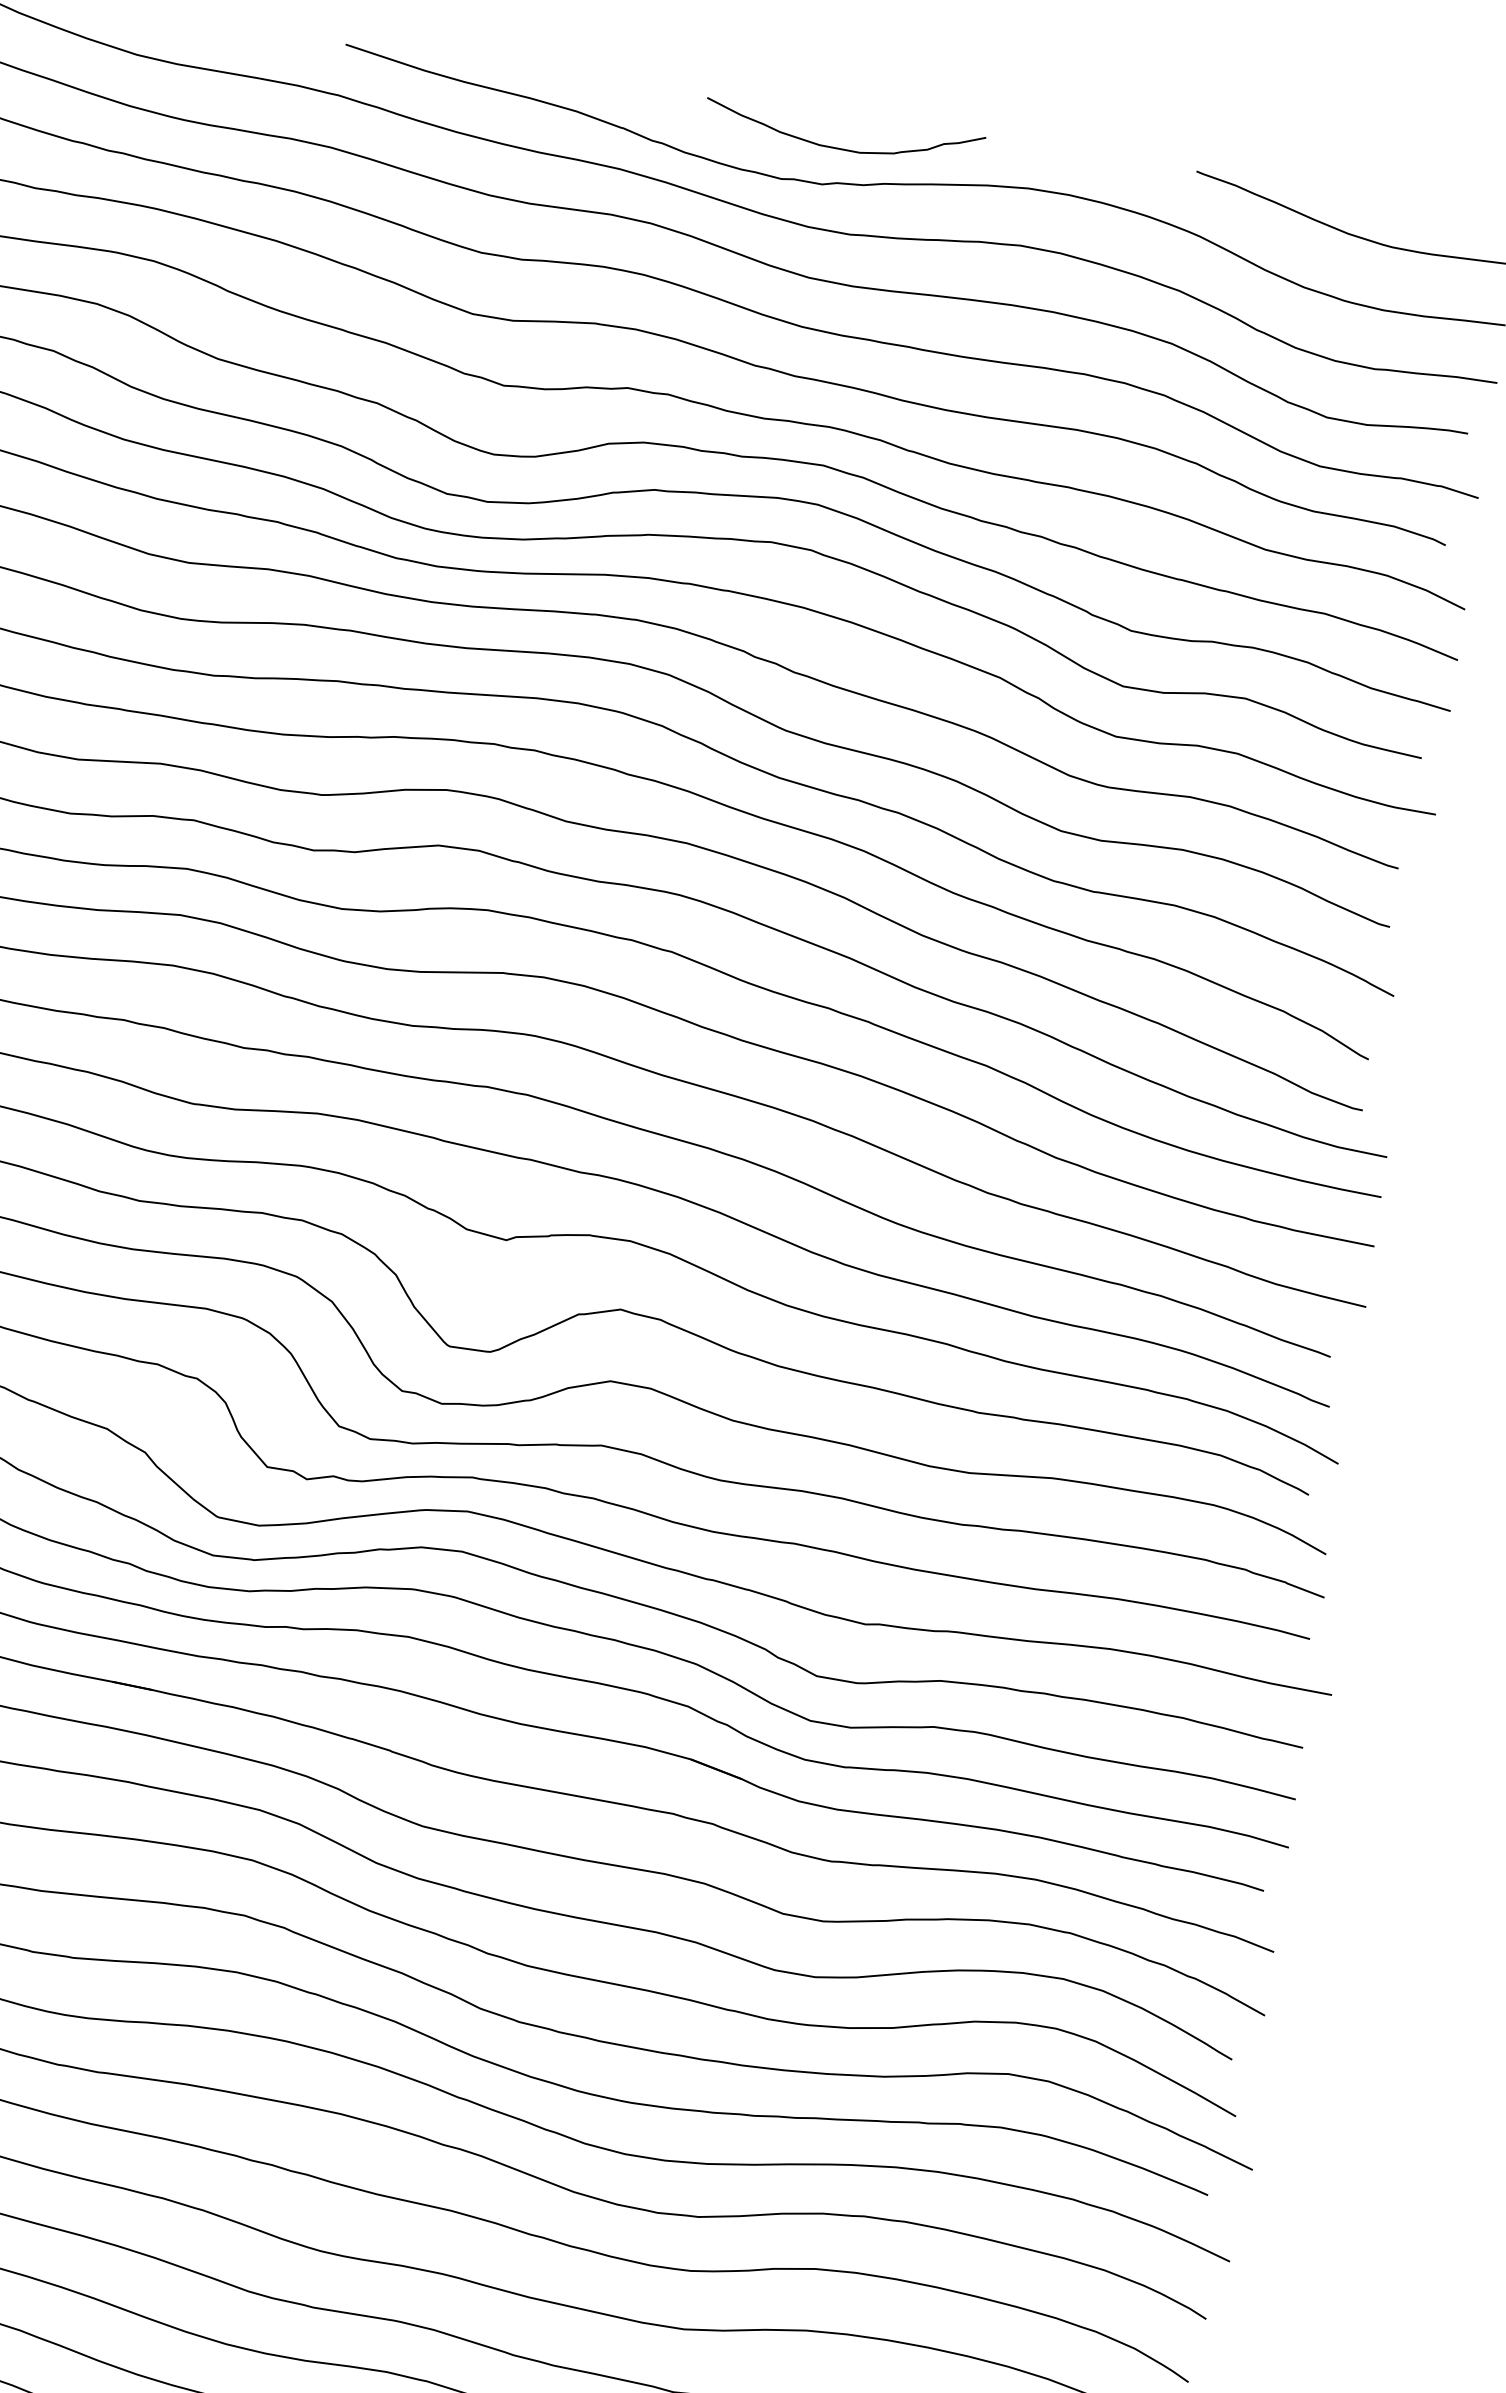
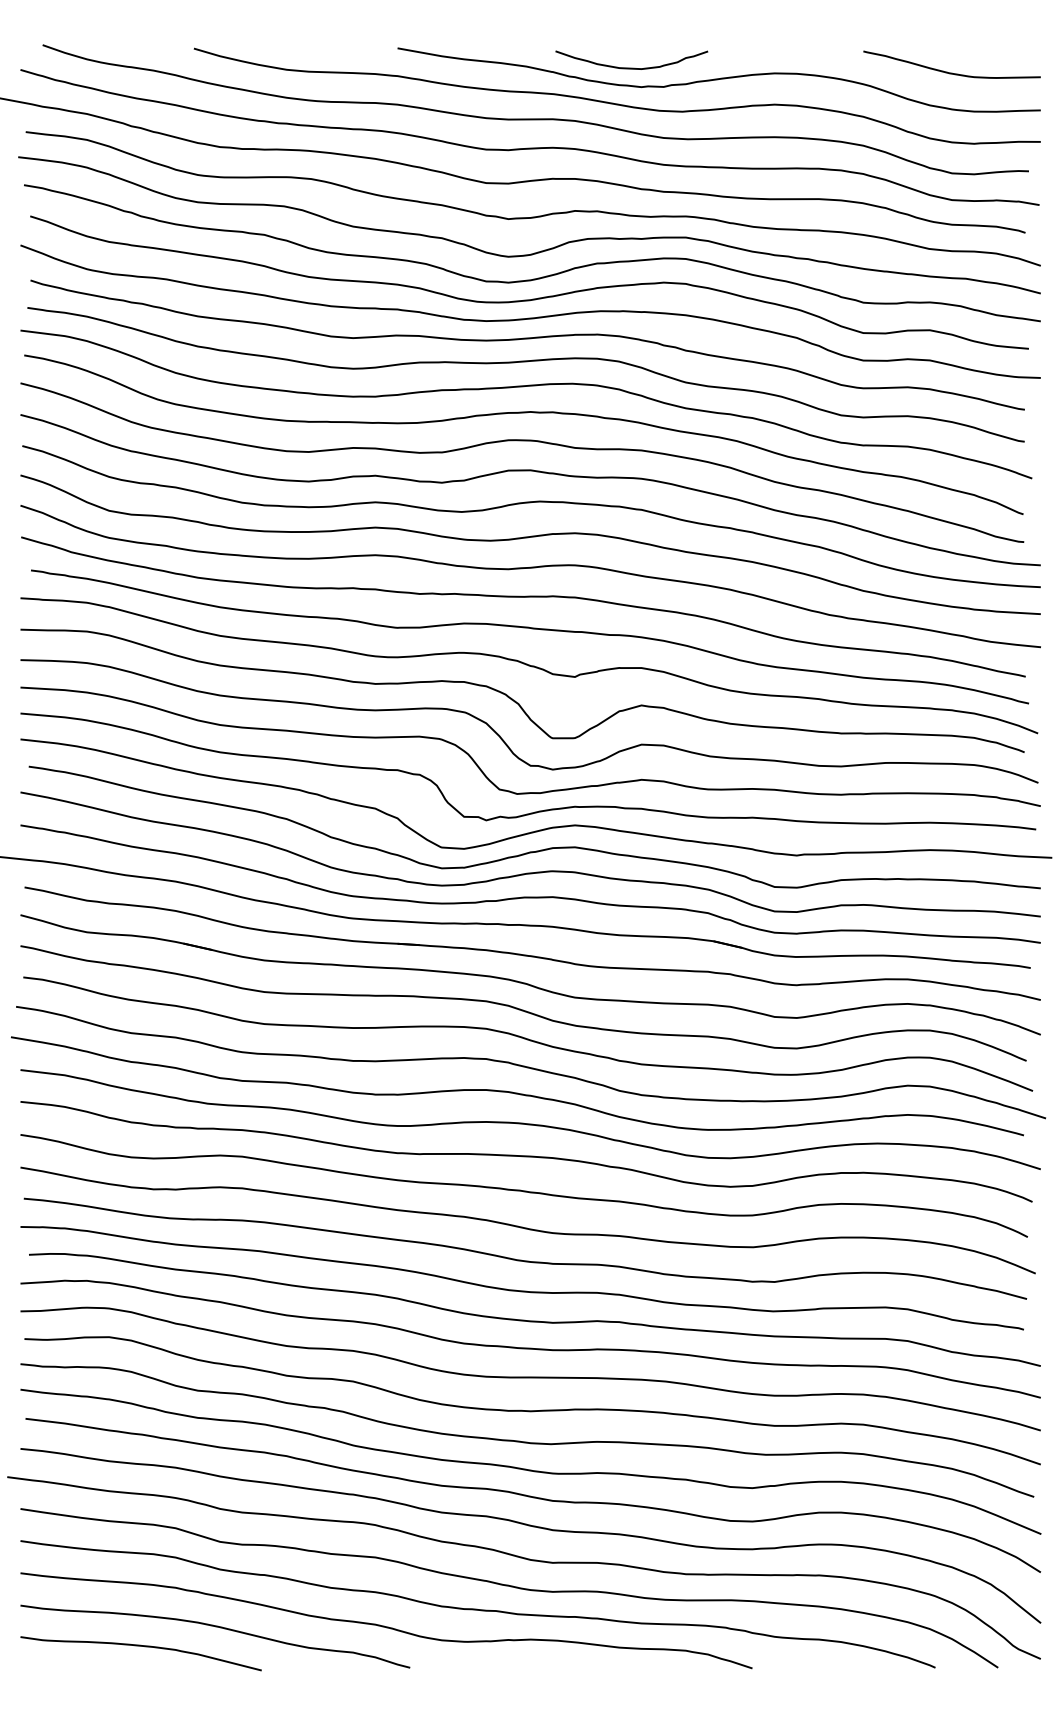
curve: (841, 147) -> (631, 67), moved

